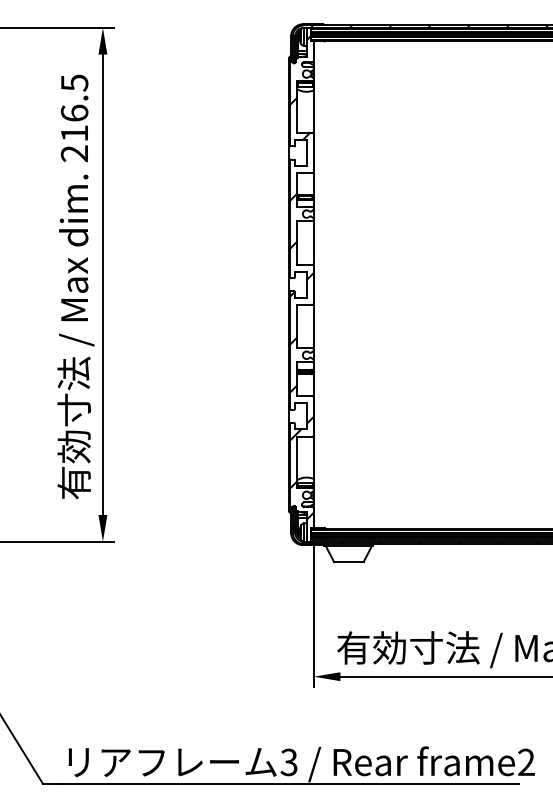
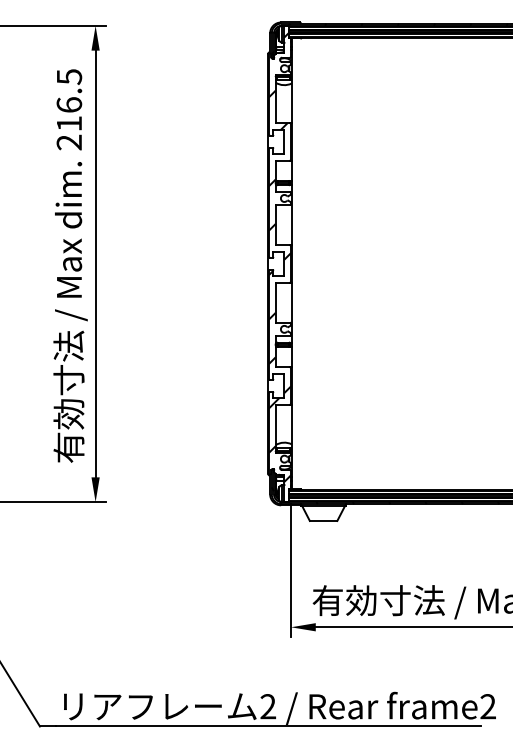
text: (288, 762) -> (267, 706), 3 -> 2

